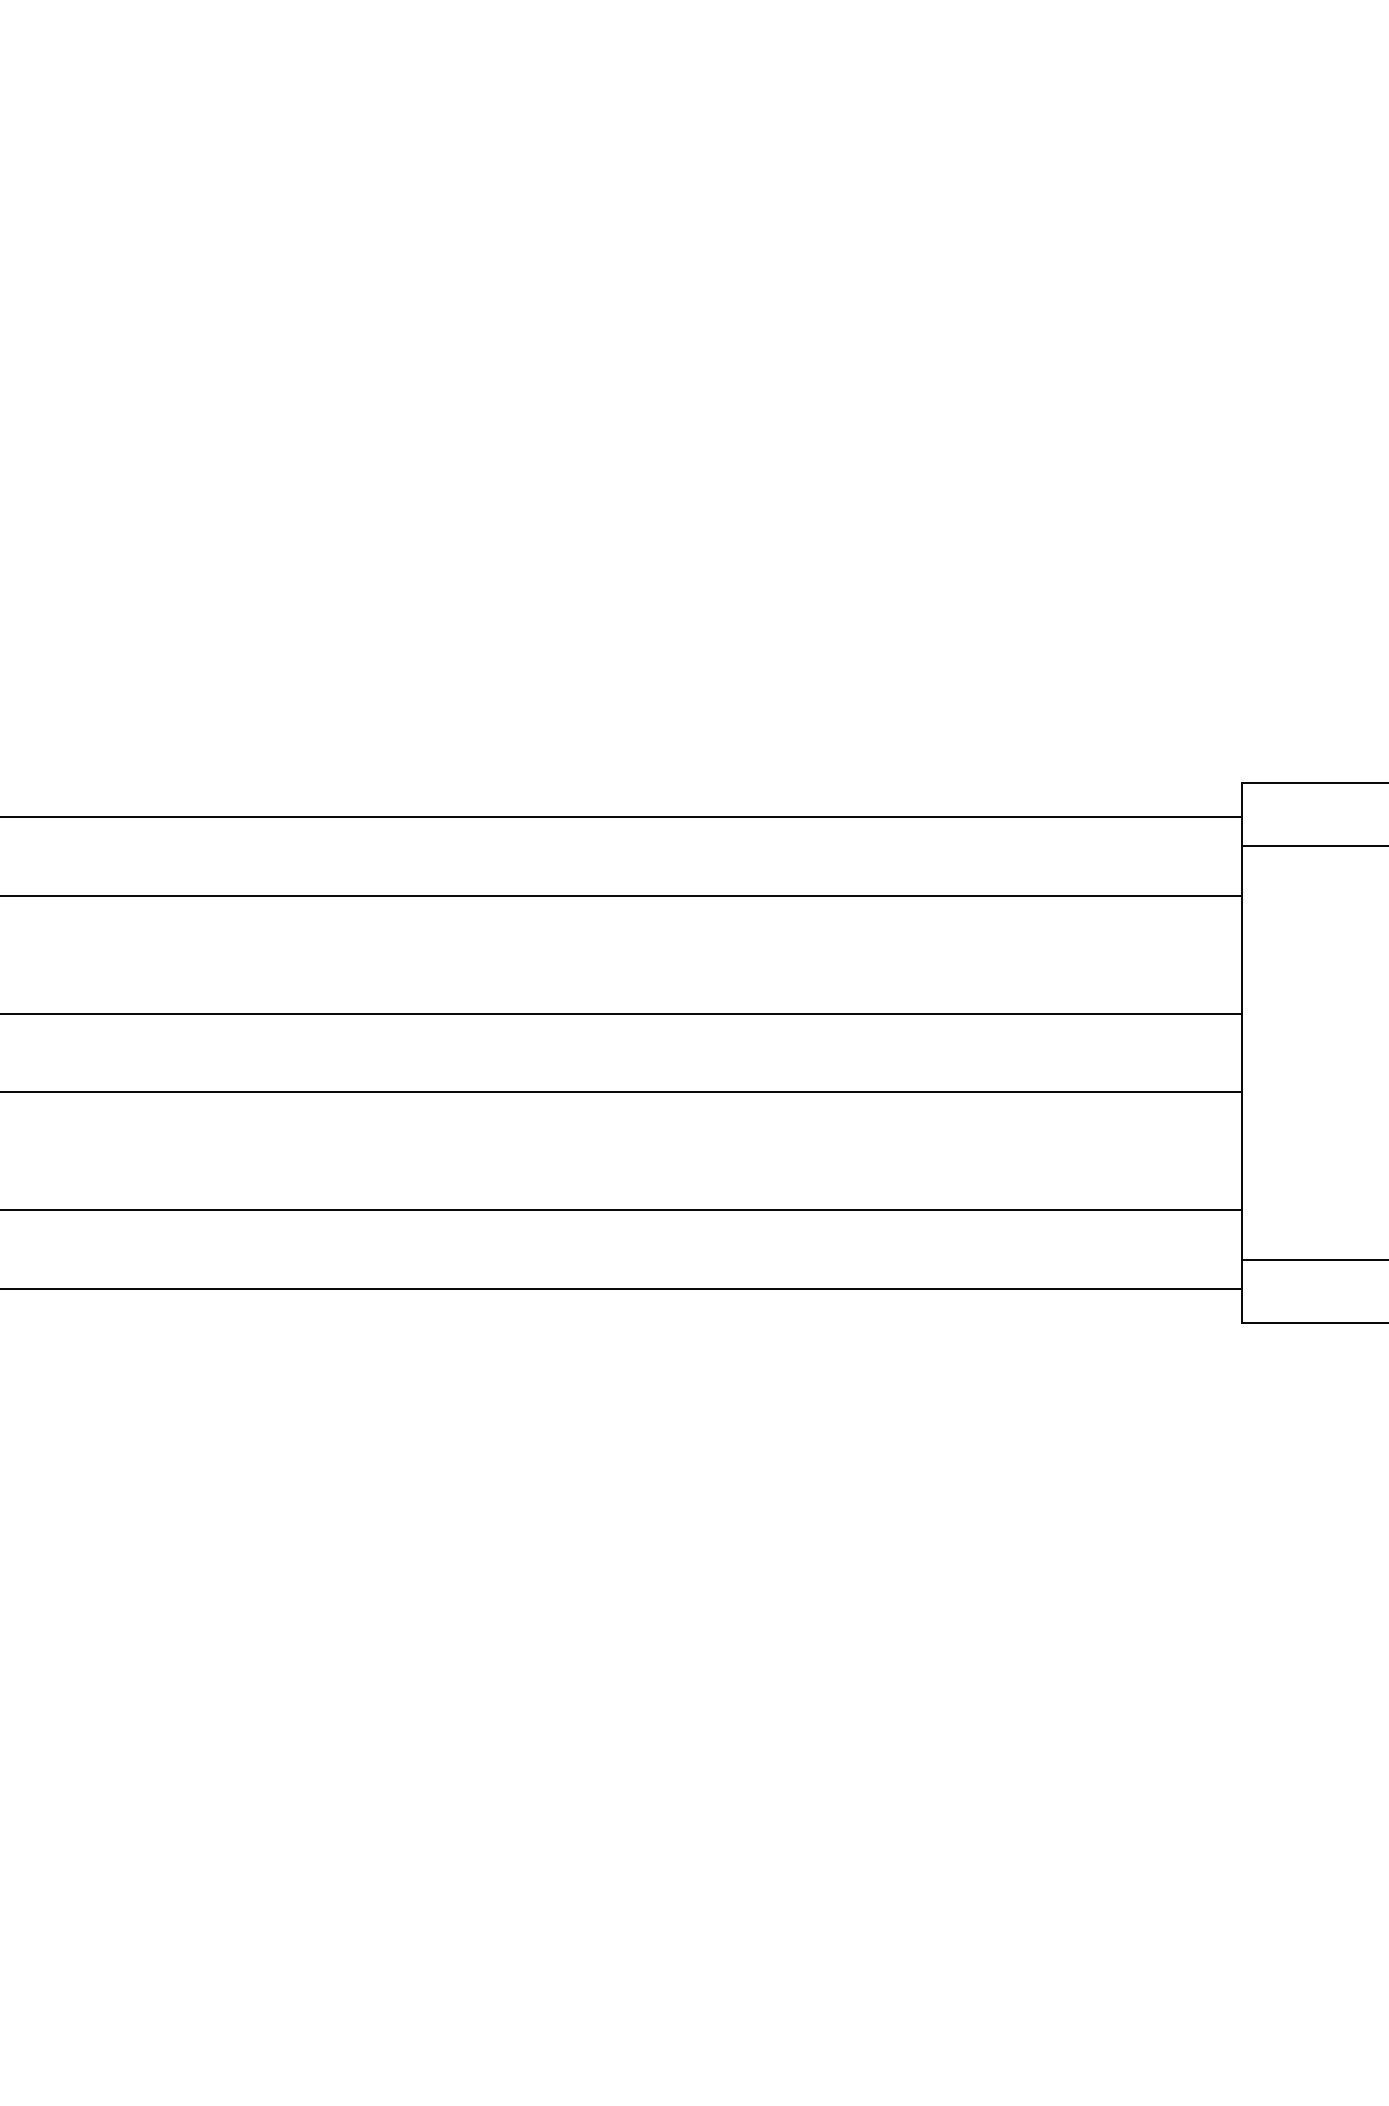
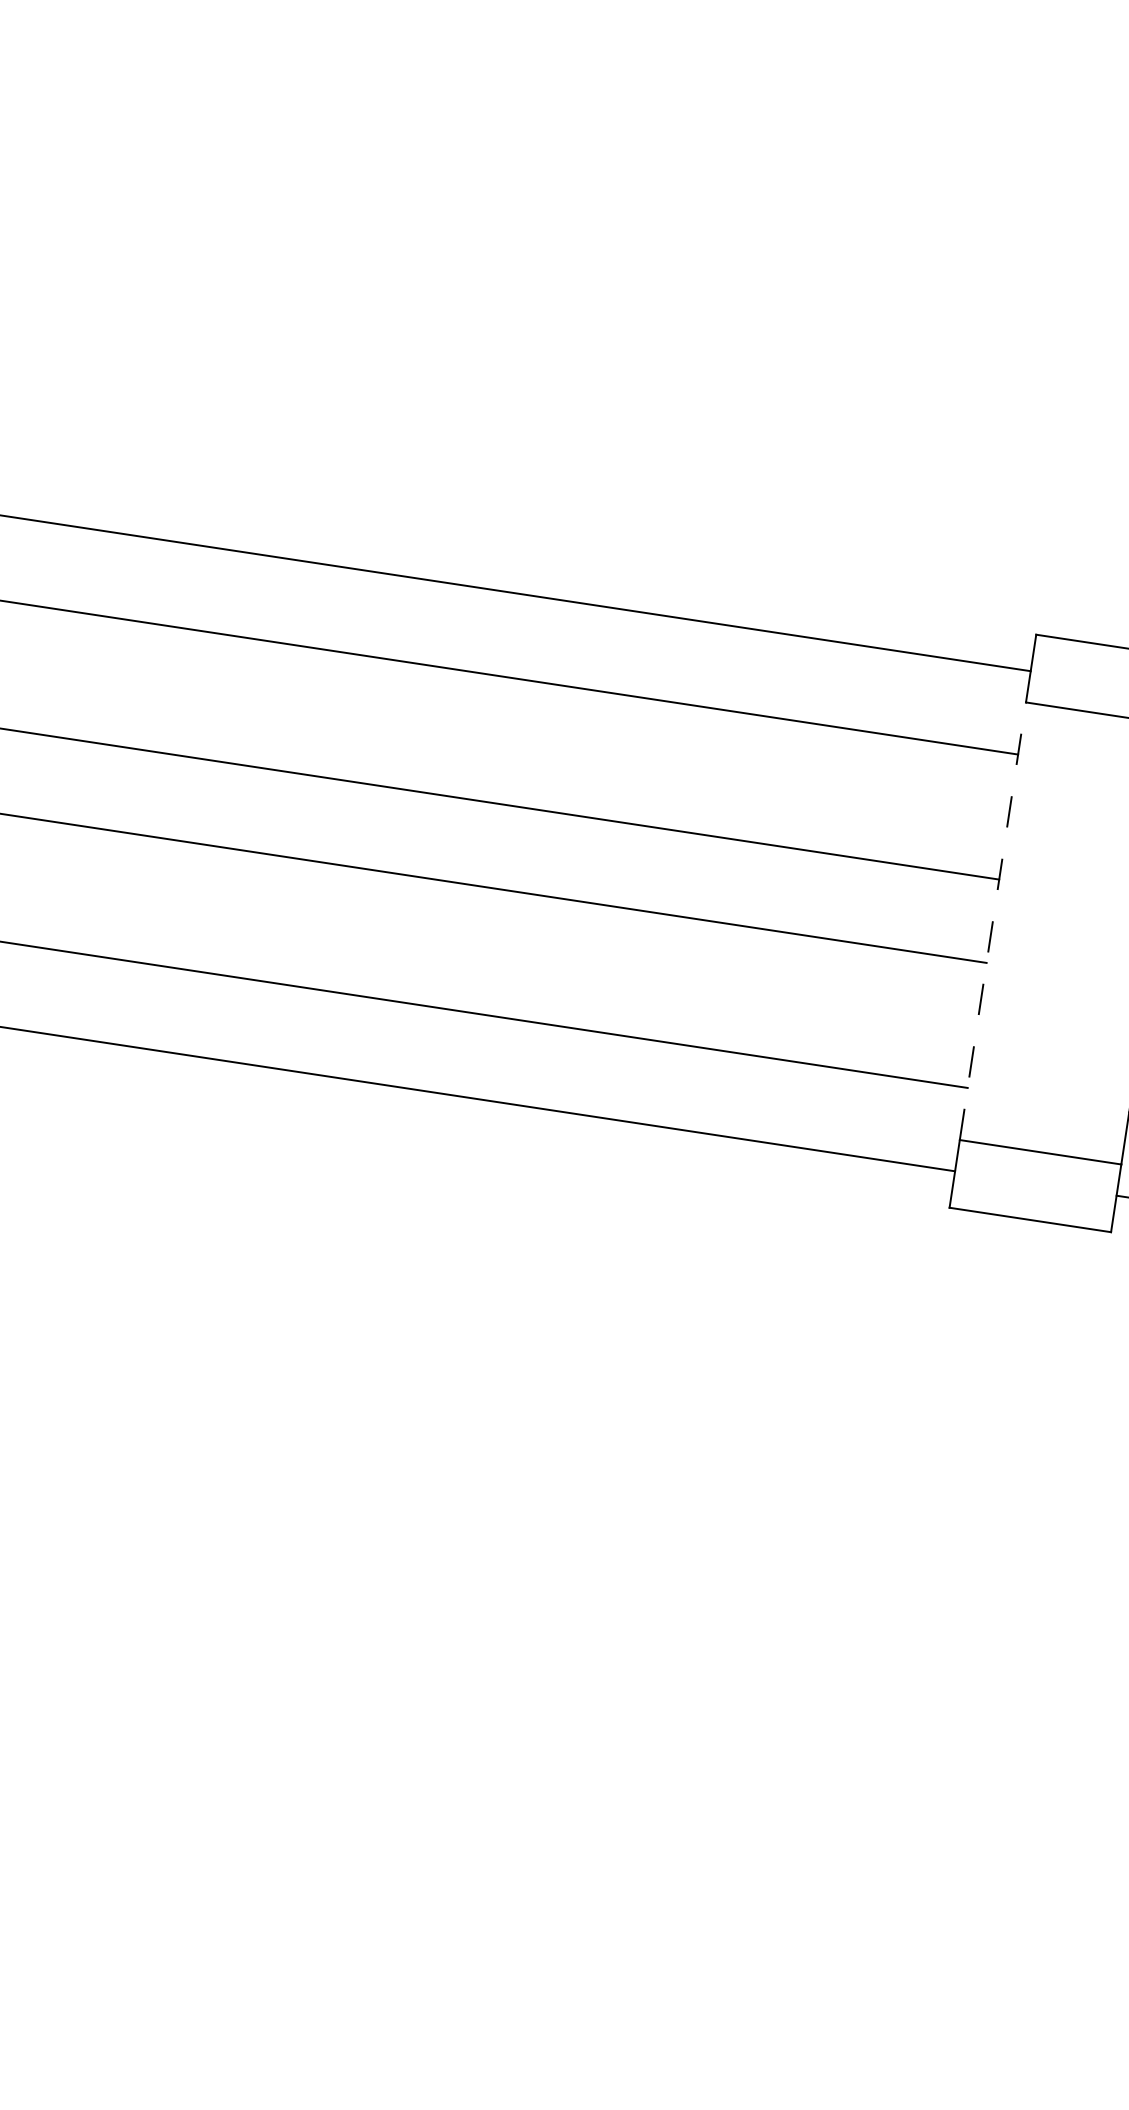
line: (1242, 1052) -> (993, 920), solid -> dashed

